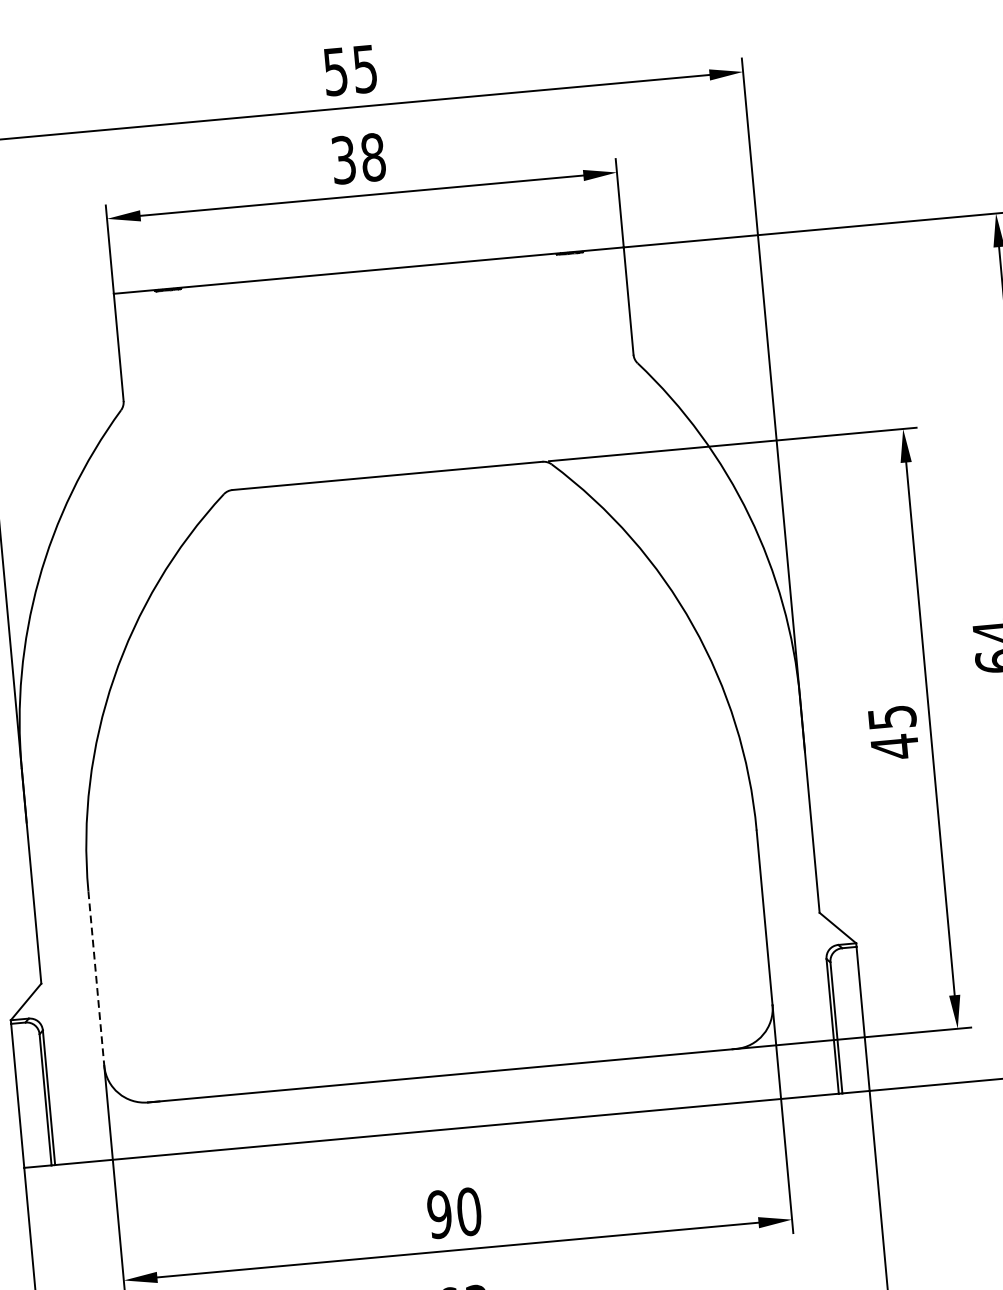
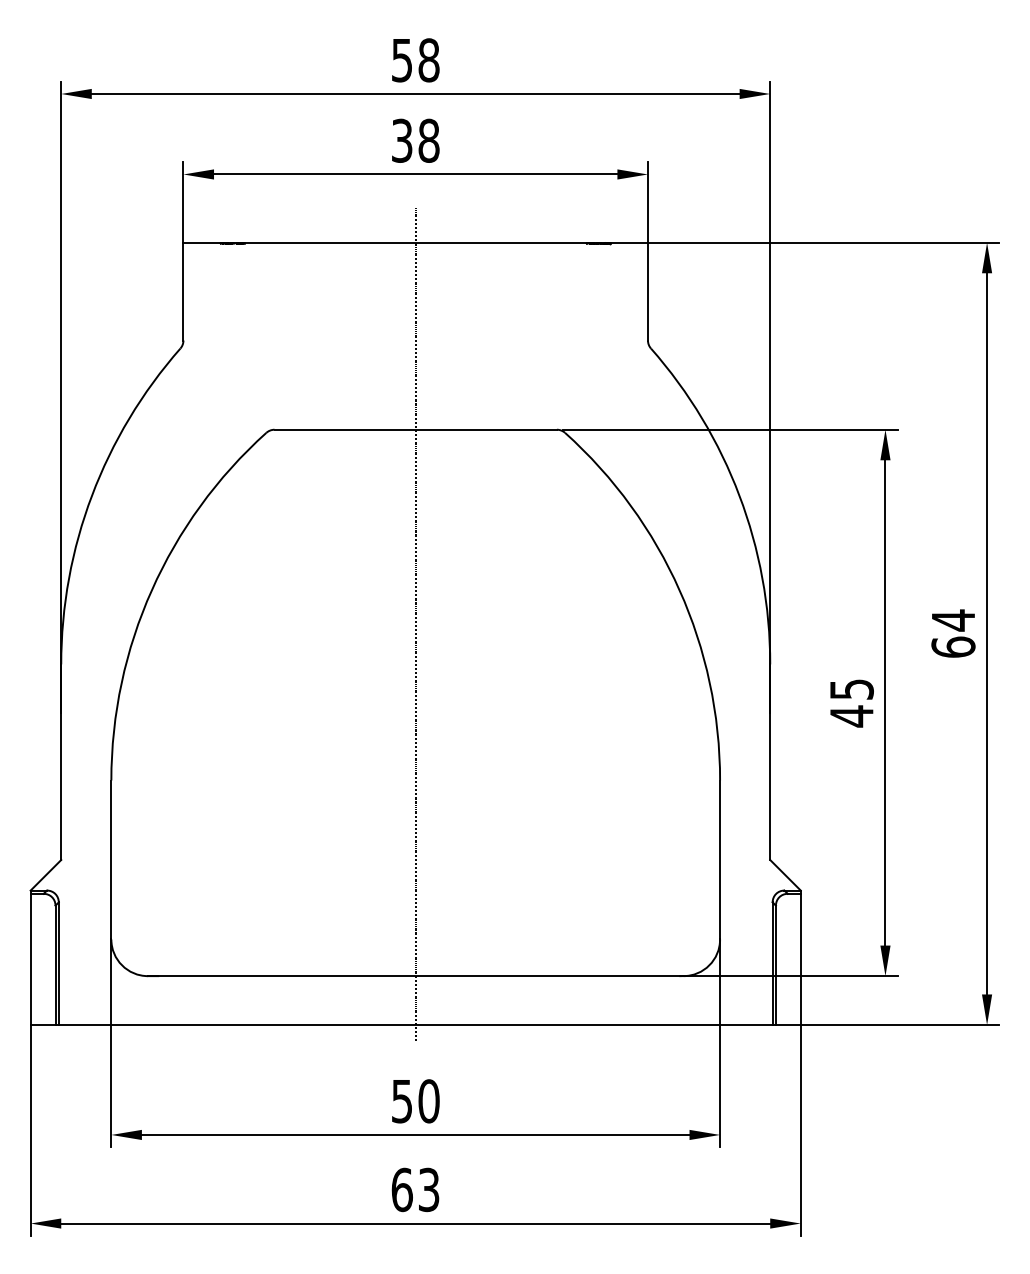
text: (364, 69) -> (428, 60), 55 -> 58
line: (406, 689) -> (415, 624), added
line: (96, 979) -> (111, 860), dashed -> solid
text: (438, 1214) -> (401, 1101), 90 -> 50

